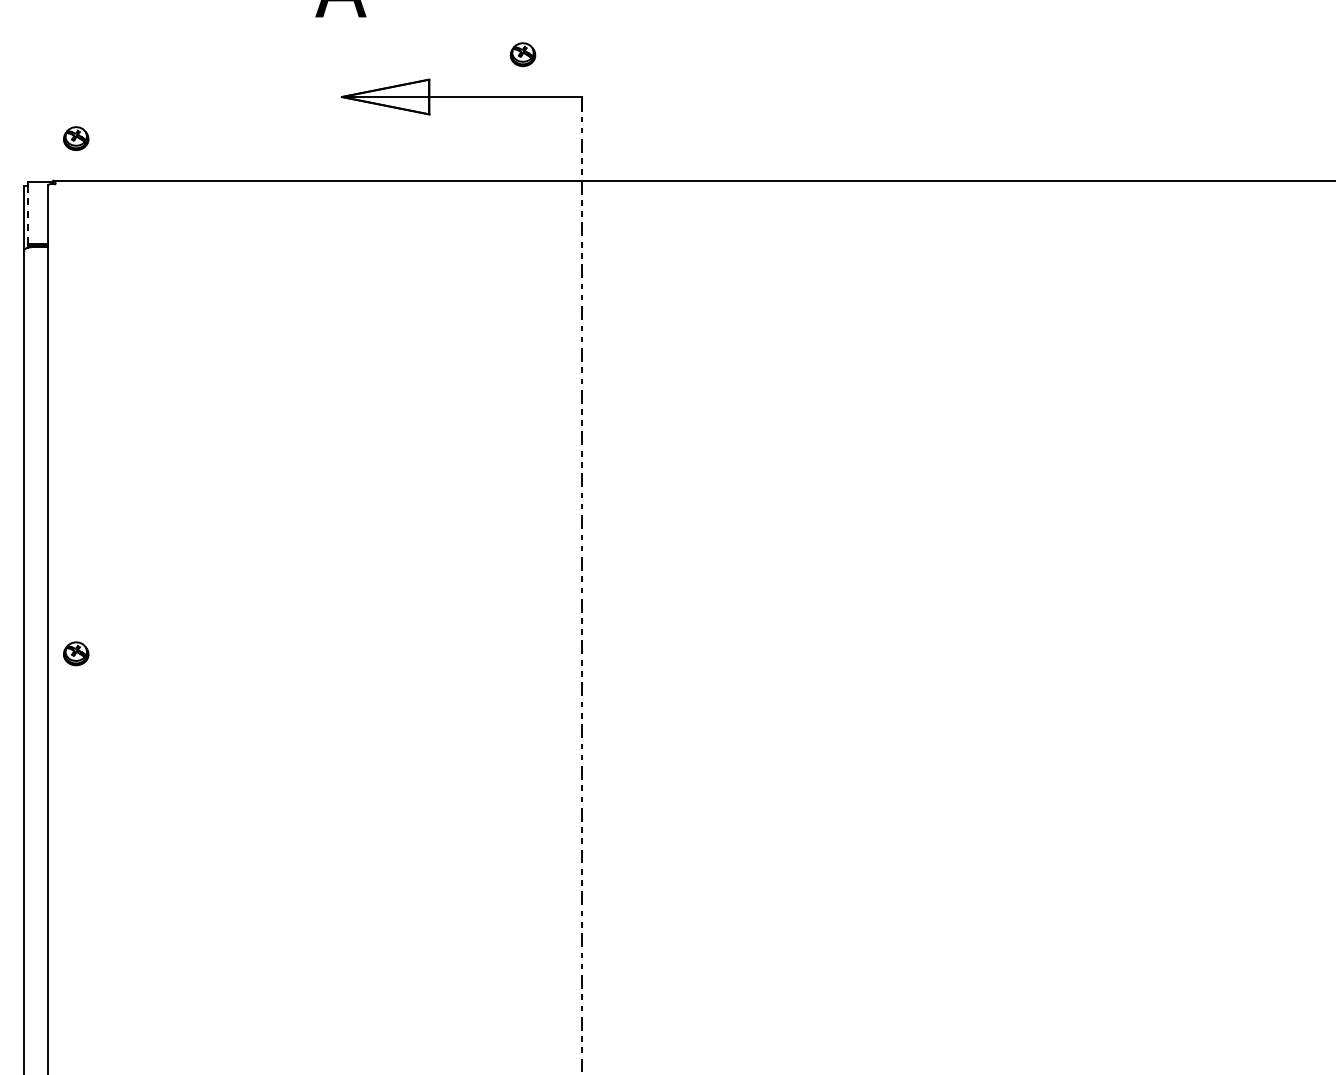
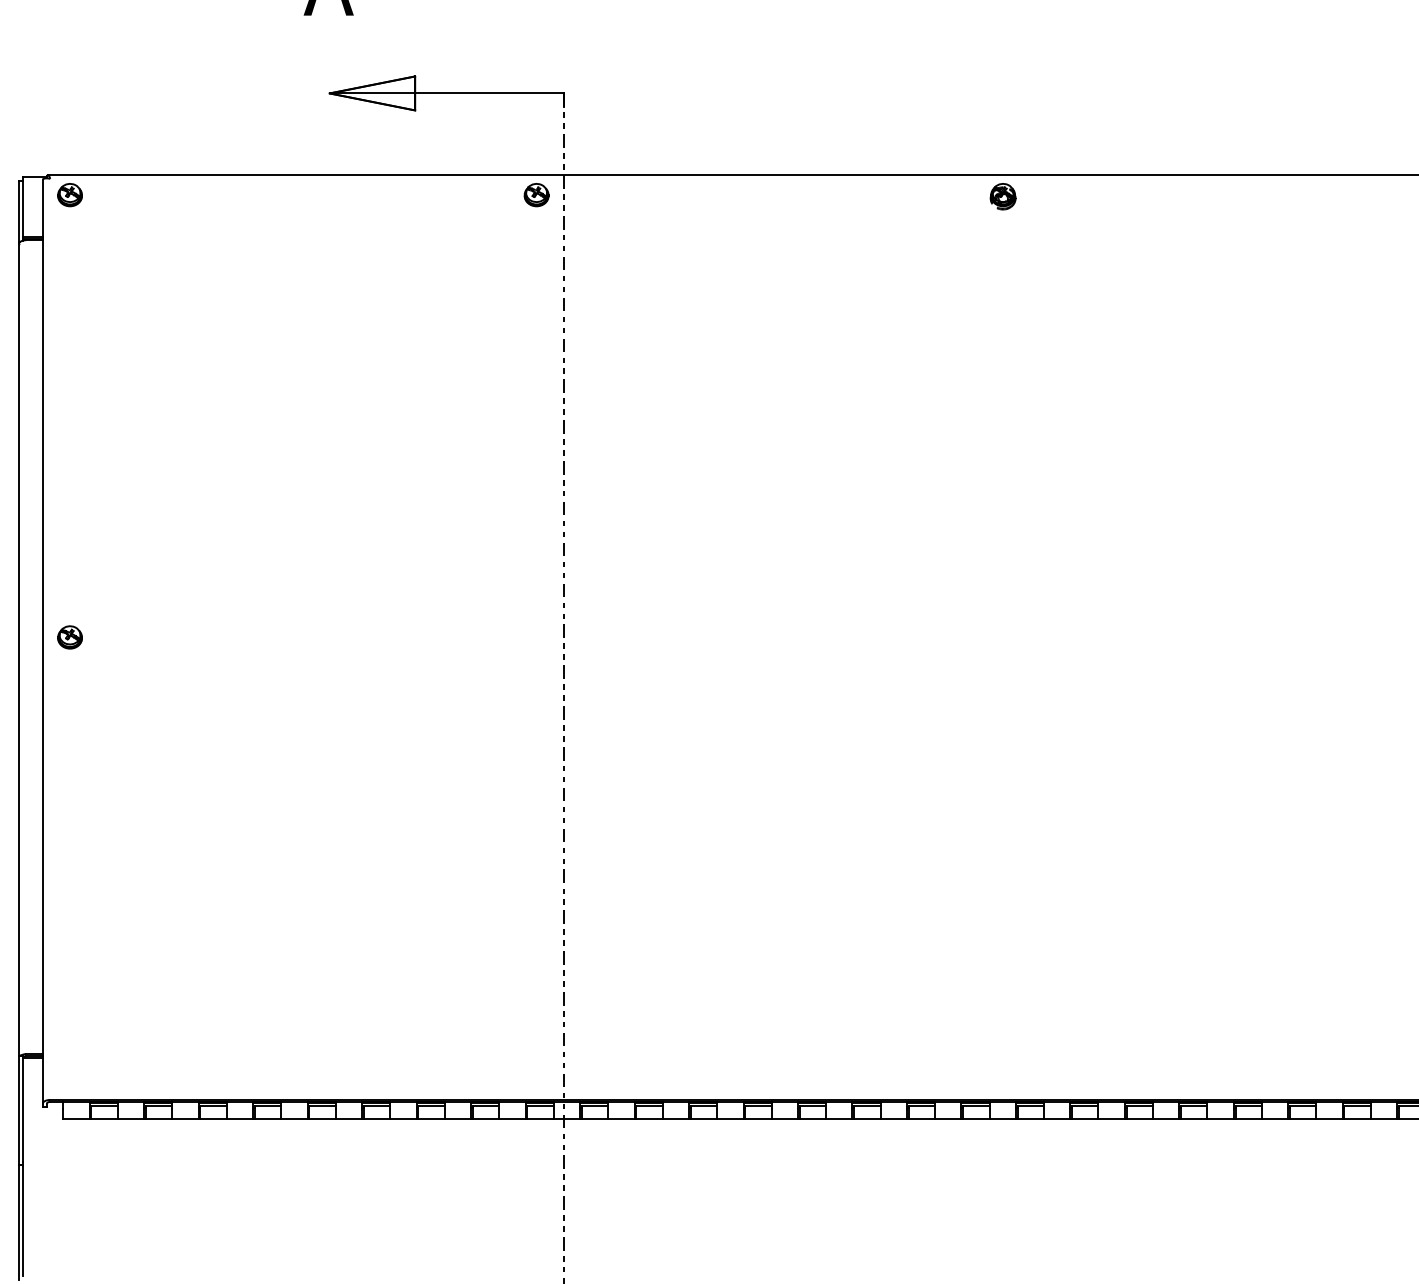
part: (522, 55) -> (536, 195), moved
part: (75, 139) -> (69, 195), moved
part: (1030, 202) -> (1002, 196), added
line: (28, 214) -> (23, 208), dashed -> solid

